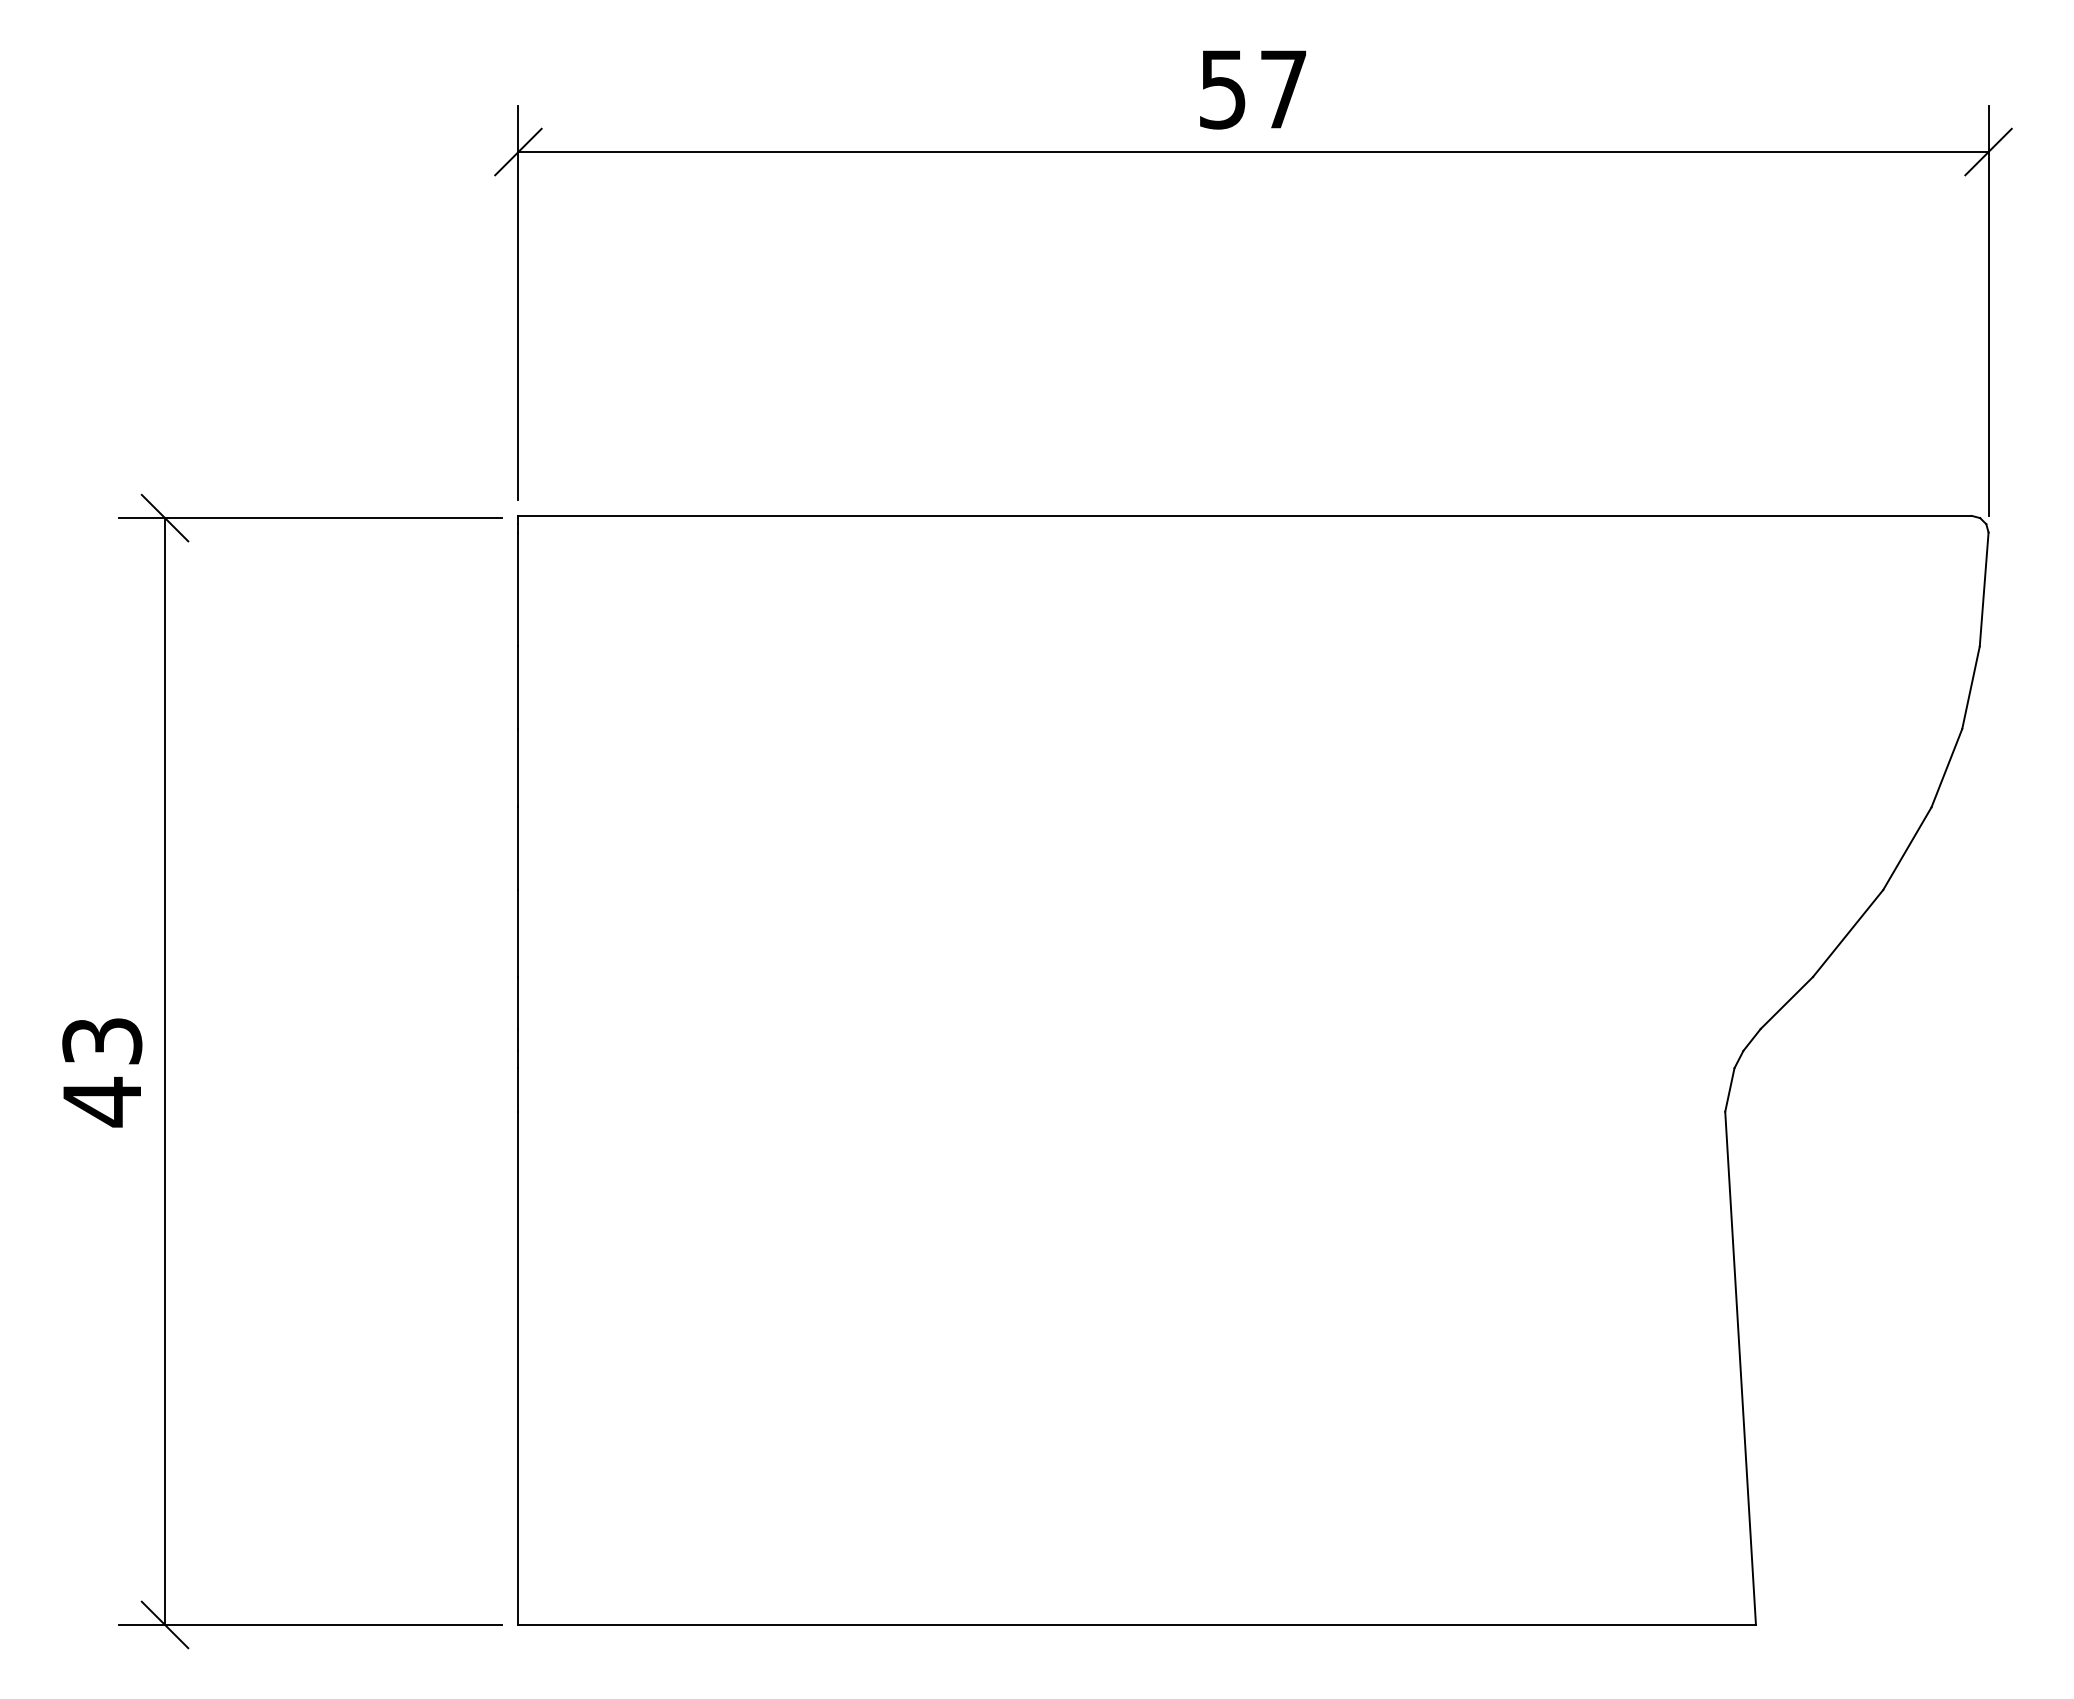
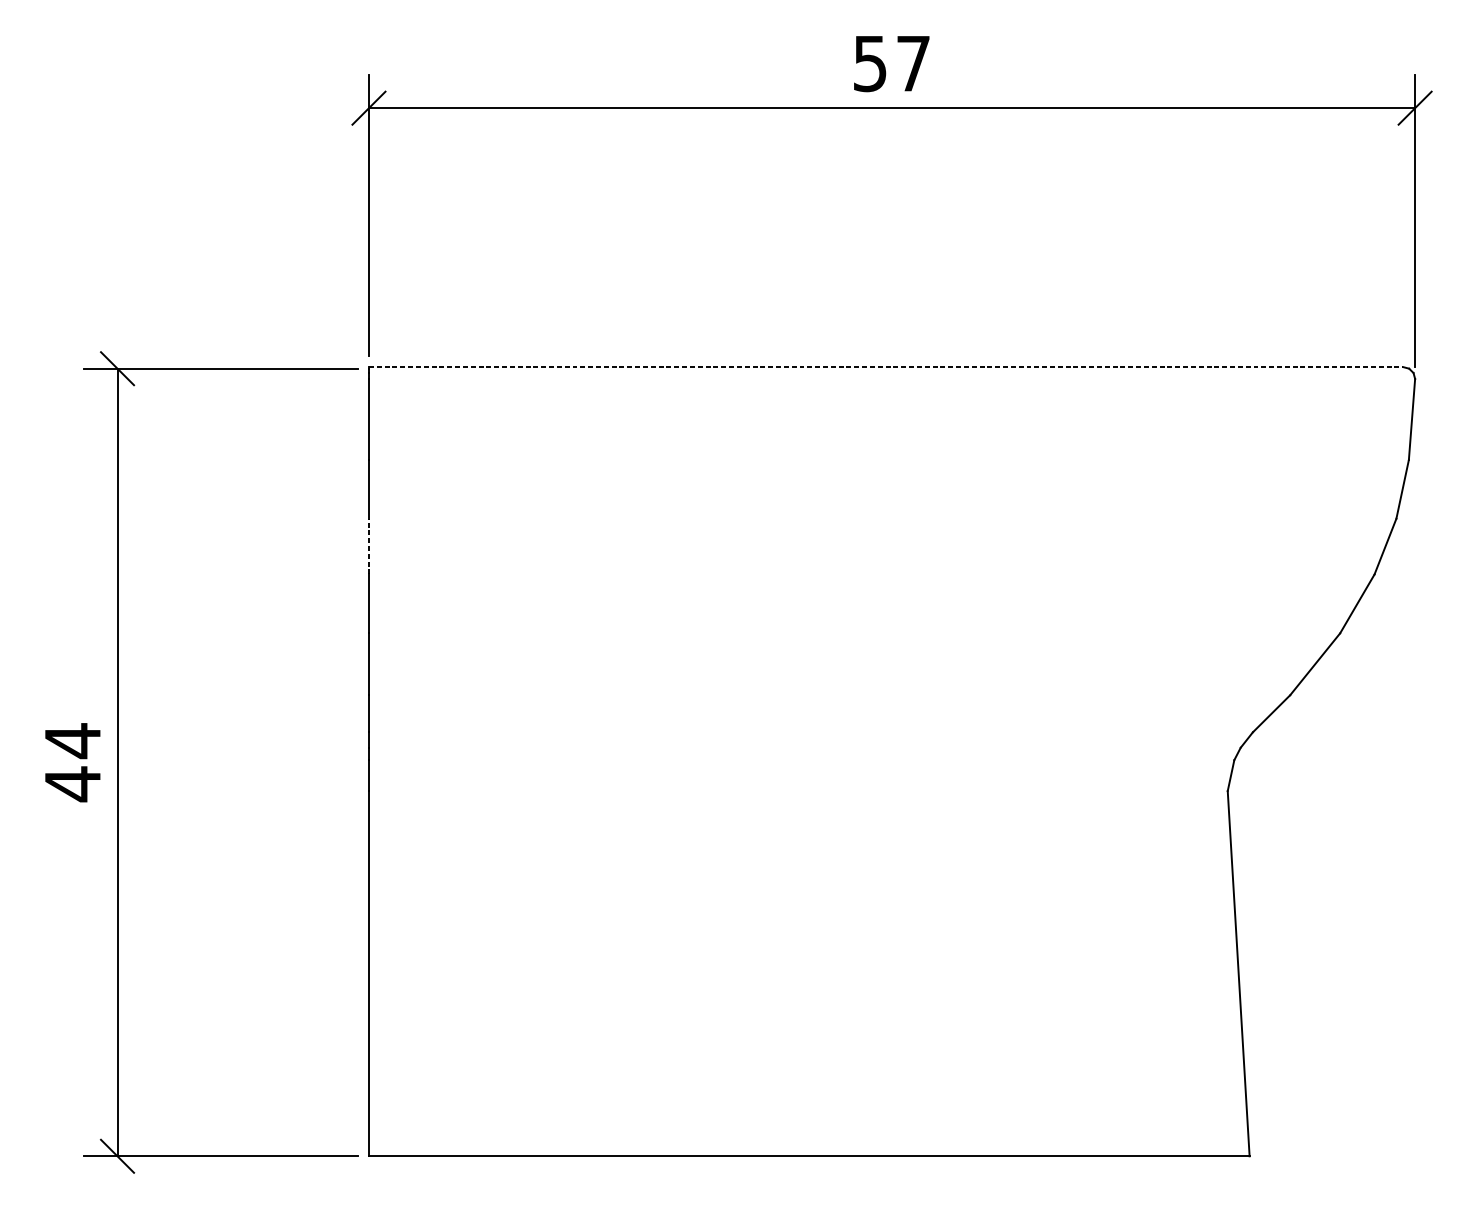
line: (1244, 515) -> (885, 366), solid -> dashed
line: (518, 767) -> (369, 546), solid -> dashed
text: (102, 1041) -> (73, 741), 43 -> 44

